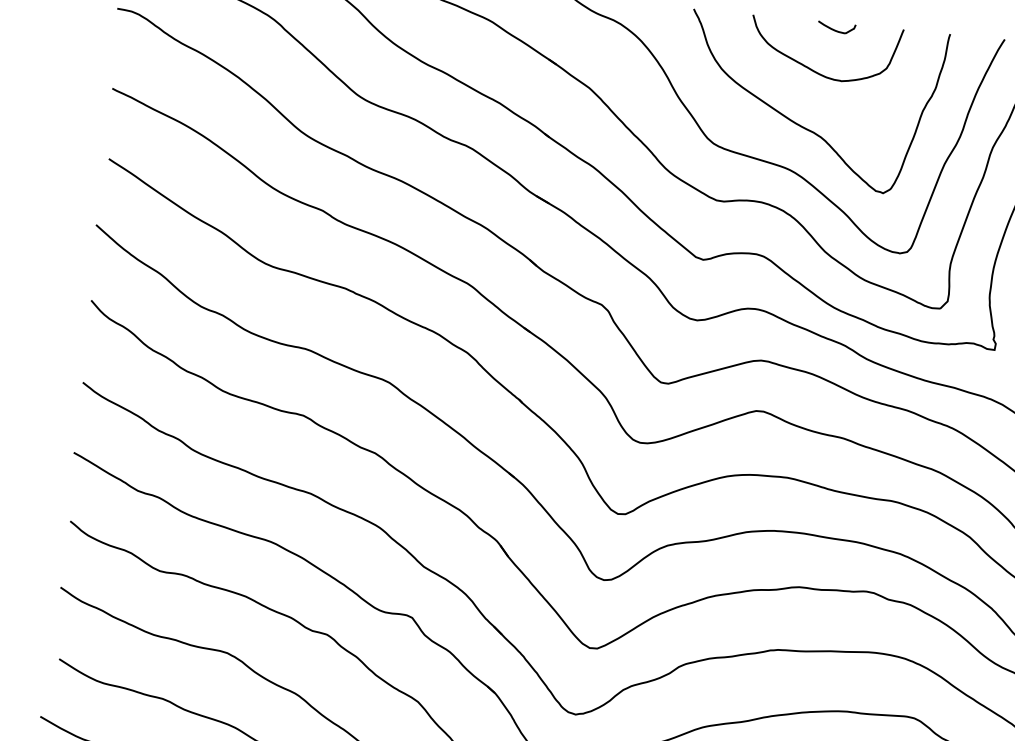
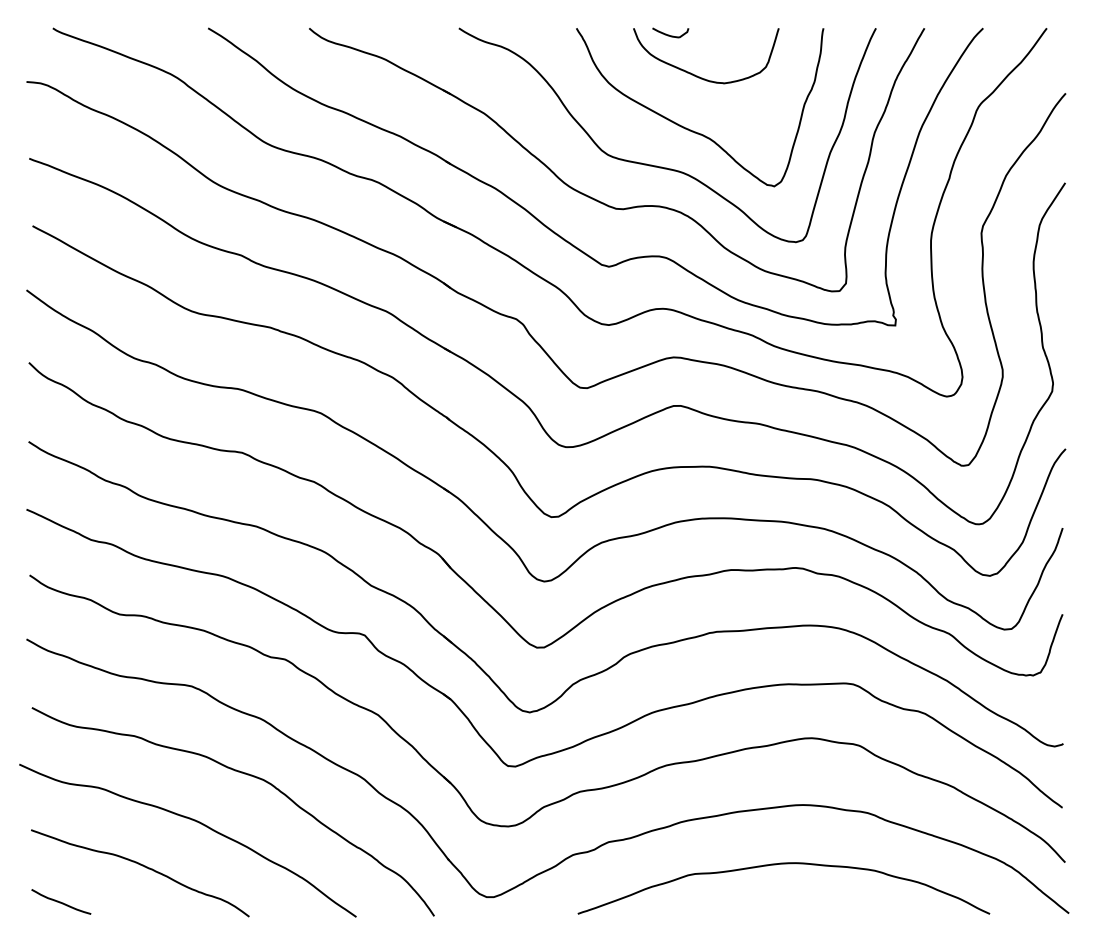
curve: (835, 29) -> (669, 34), moved

